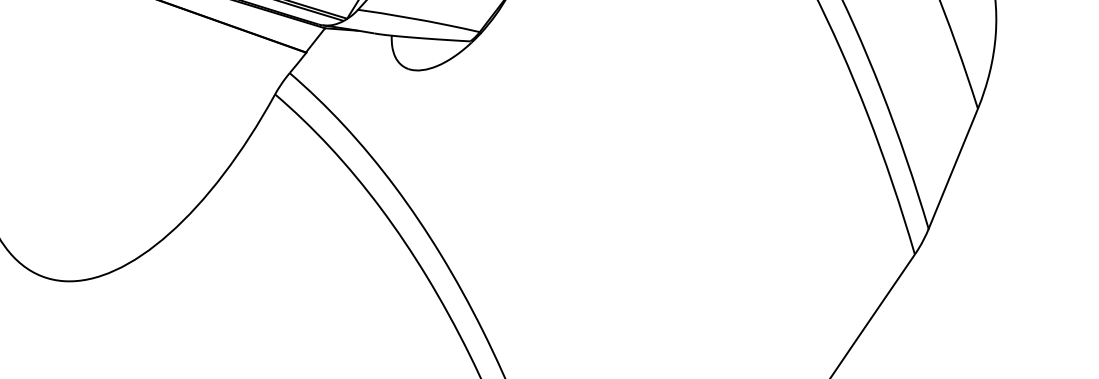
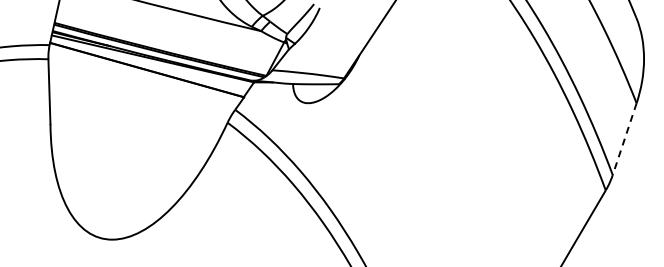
line: (952, 169) -> (624, 139), solid -> dashed

